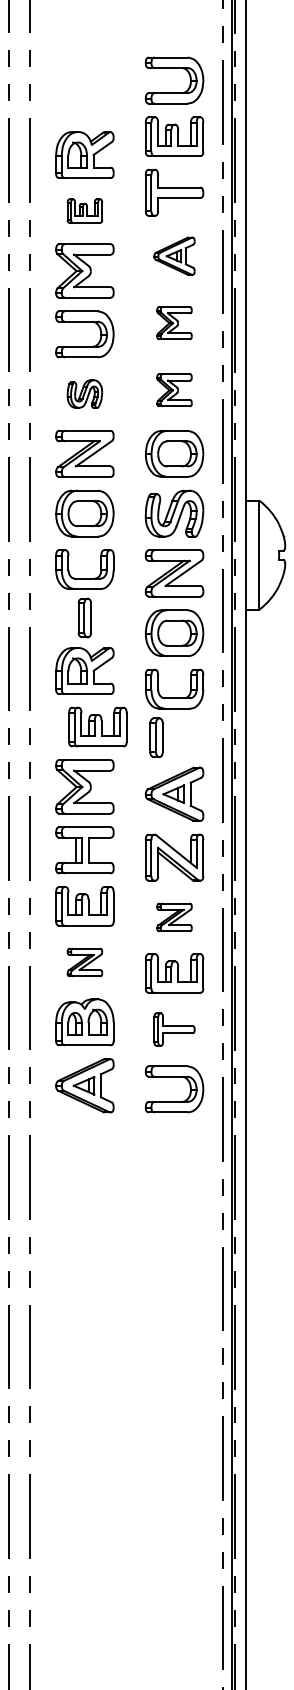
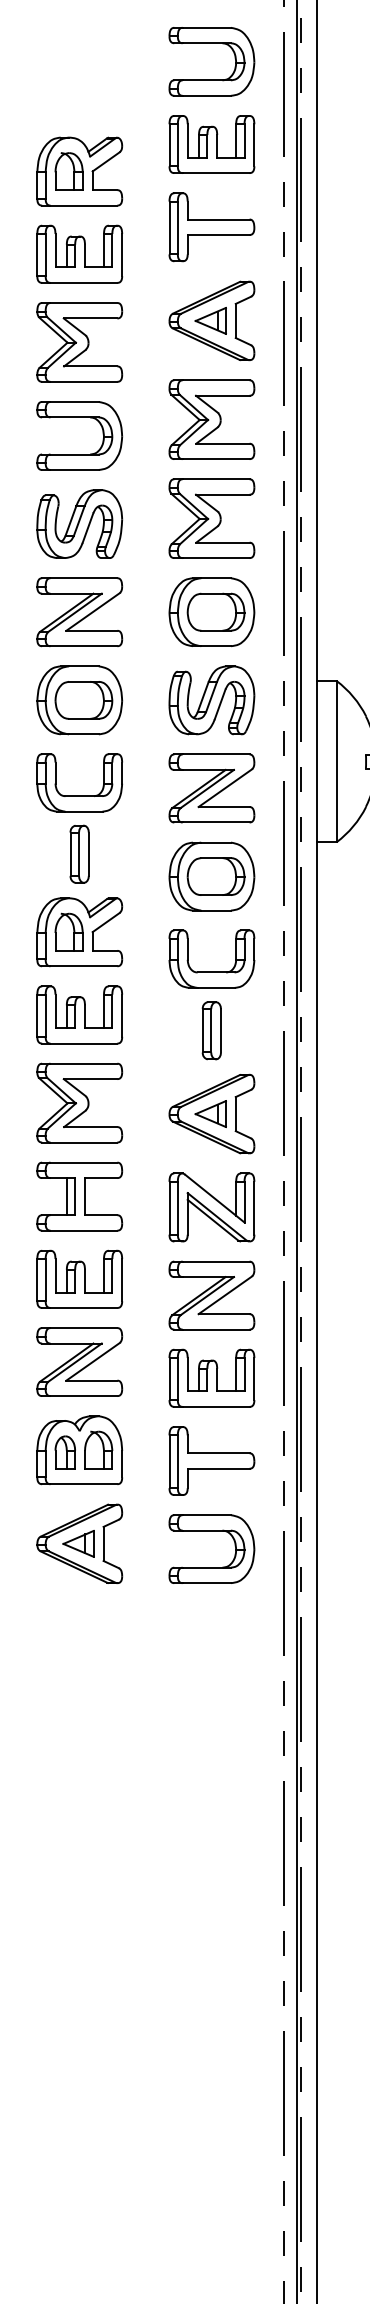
part: (84, 210) -> (79, 253), size x1.67
part: (174, 255) -> (211, 319), size x1.43
part: (174, 322) -> (211, 418), size x1.67
part: (174, 389) -> (211, 517), size x1.67
part: (84, 393) -> (79, 523), size x1.67
part: (97, 726) -> (79, 1014), moved
part: (156, 737) -> (211, 1030), moved
part: (174, 917) -> (211, 1295), size x1.67
part: (84, 962) -> (79, 1362), size x1.67
part: (174, 1029) -> (211, 1460), size x1.43

